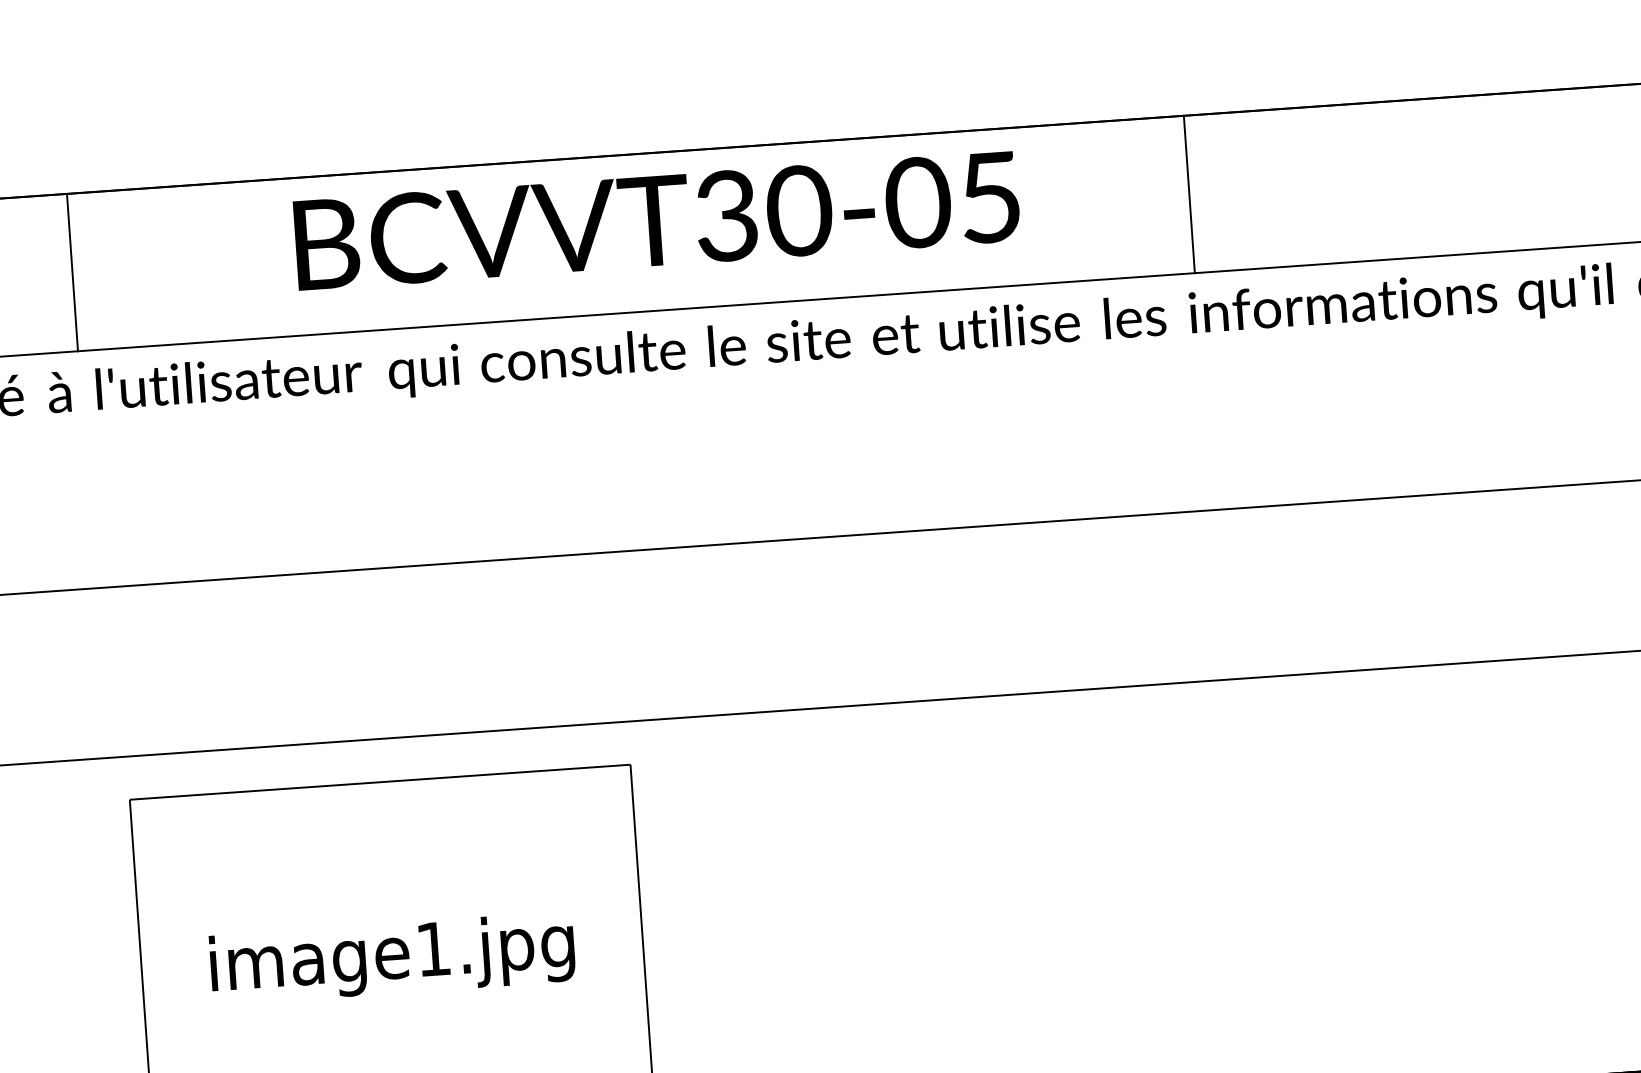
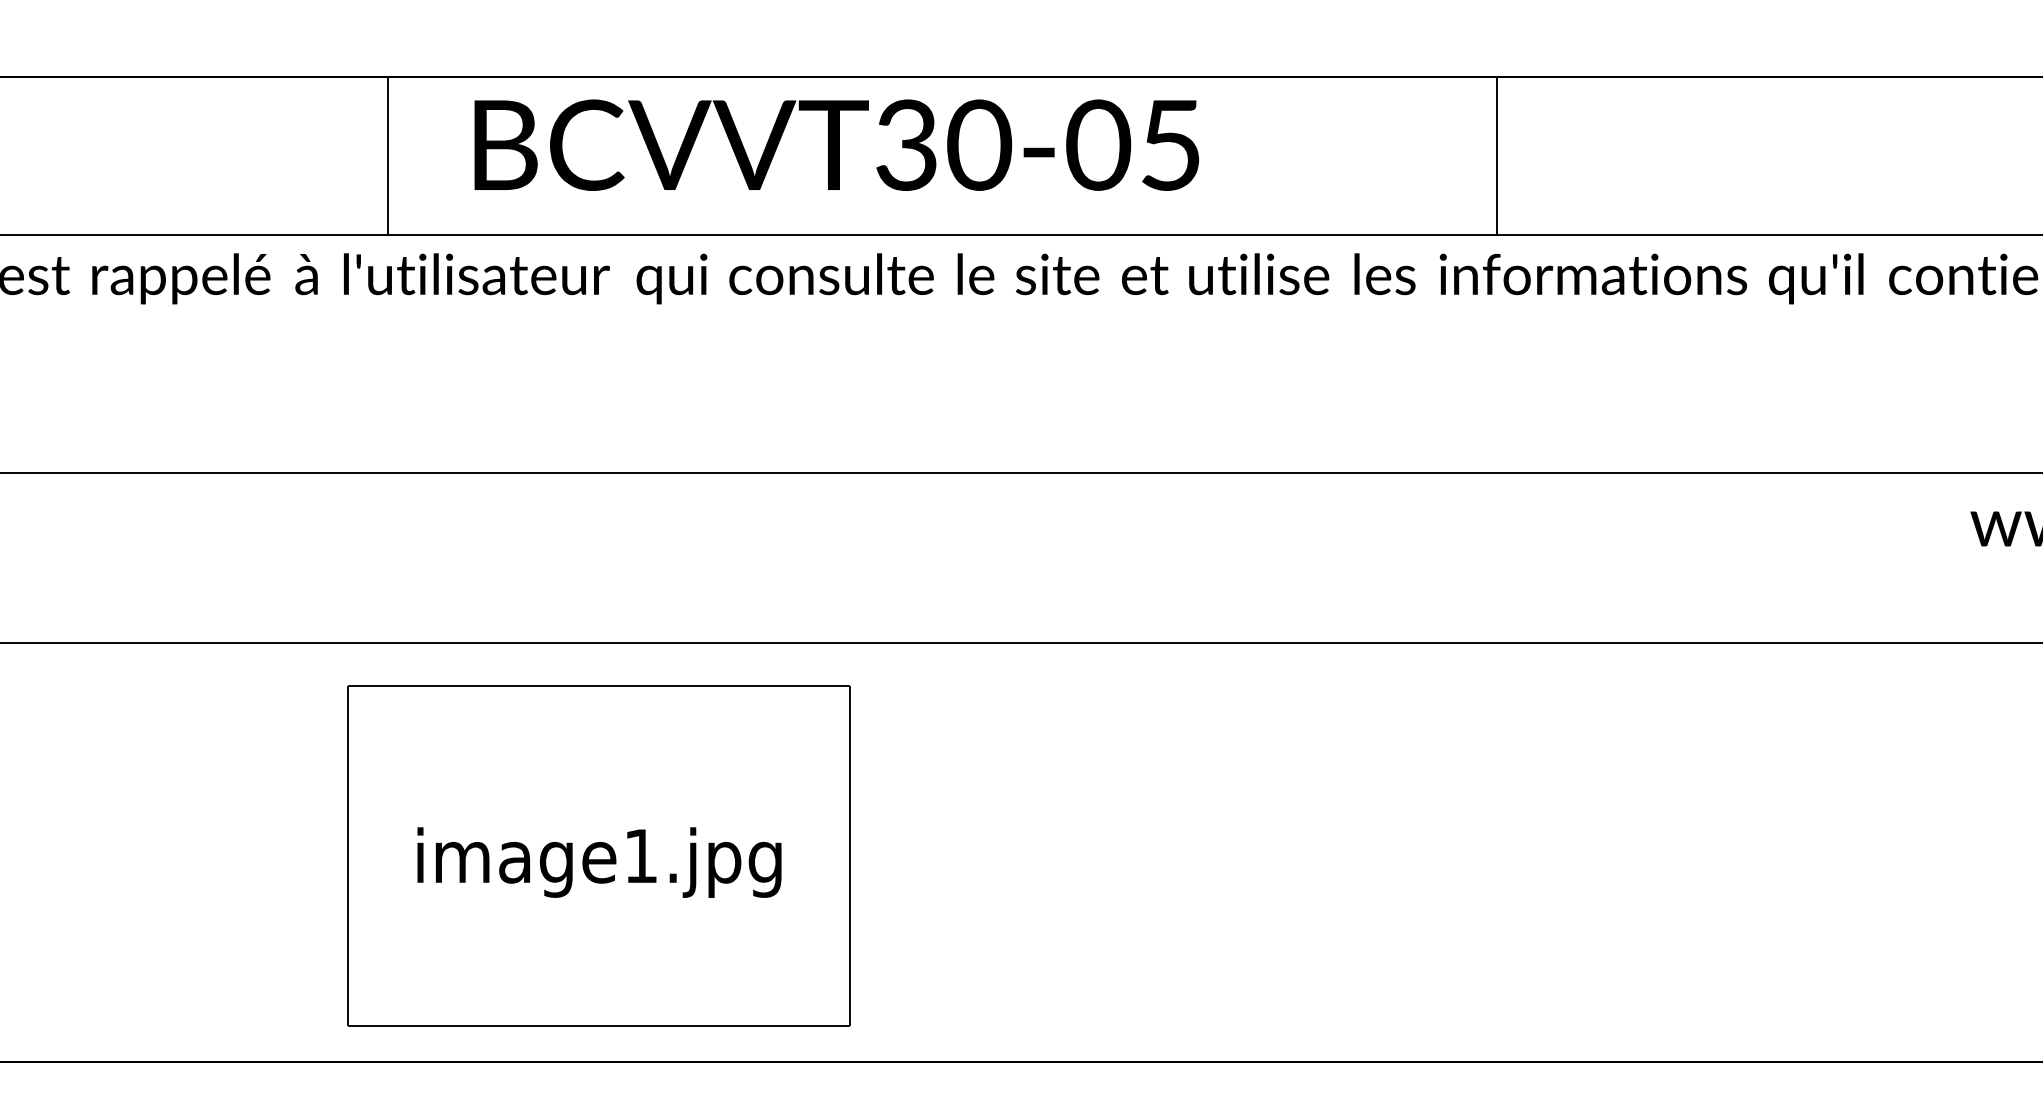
line: (1189, 193) -> (1496, 155), moved
text: (656, 220) -> (836, 144), moved
line: (72, 272) -> (388, 155), moved

